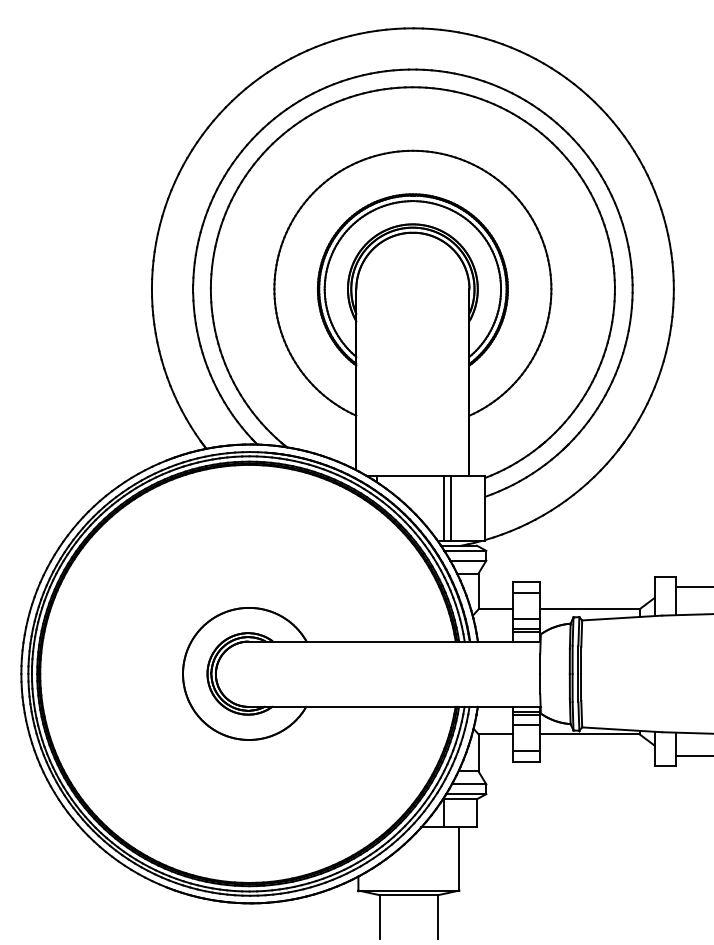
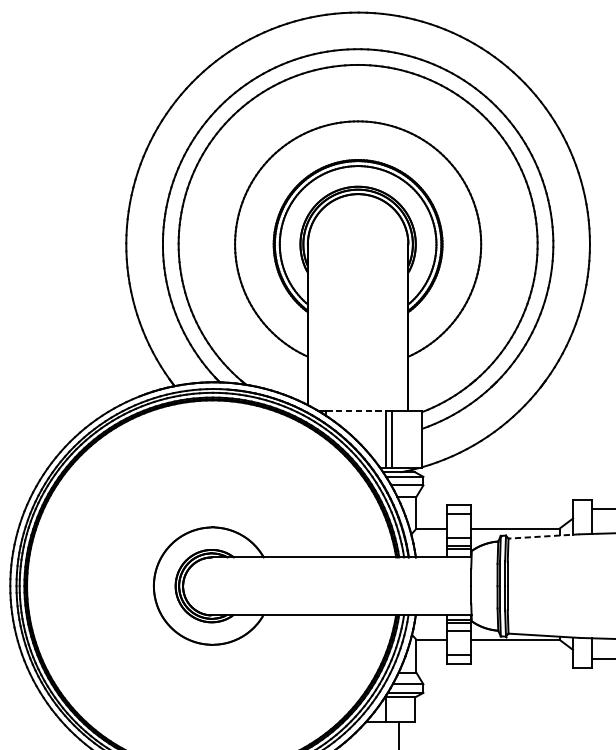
line: (411, 476) -> (356, 410), solid -> dashed
line: (621, 618) -> (543, 536), solid -> dashed

